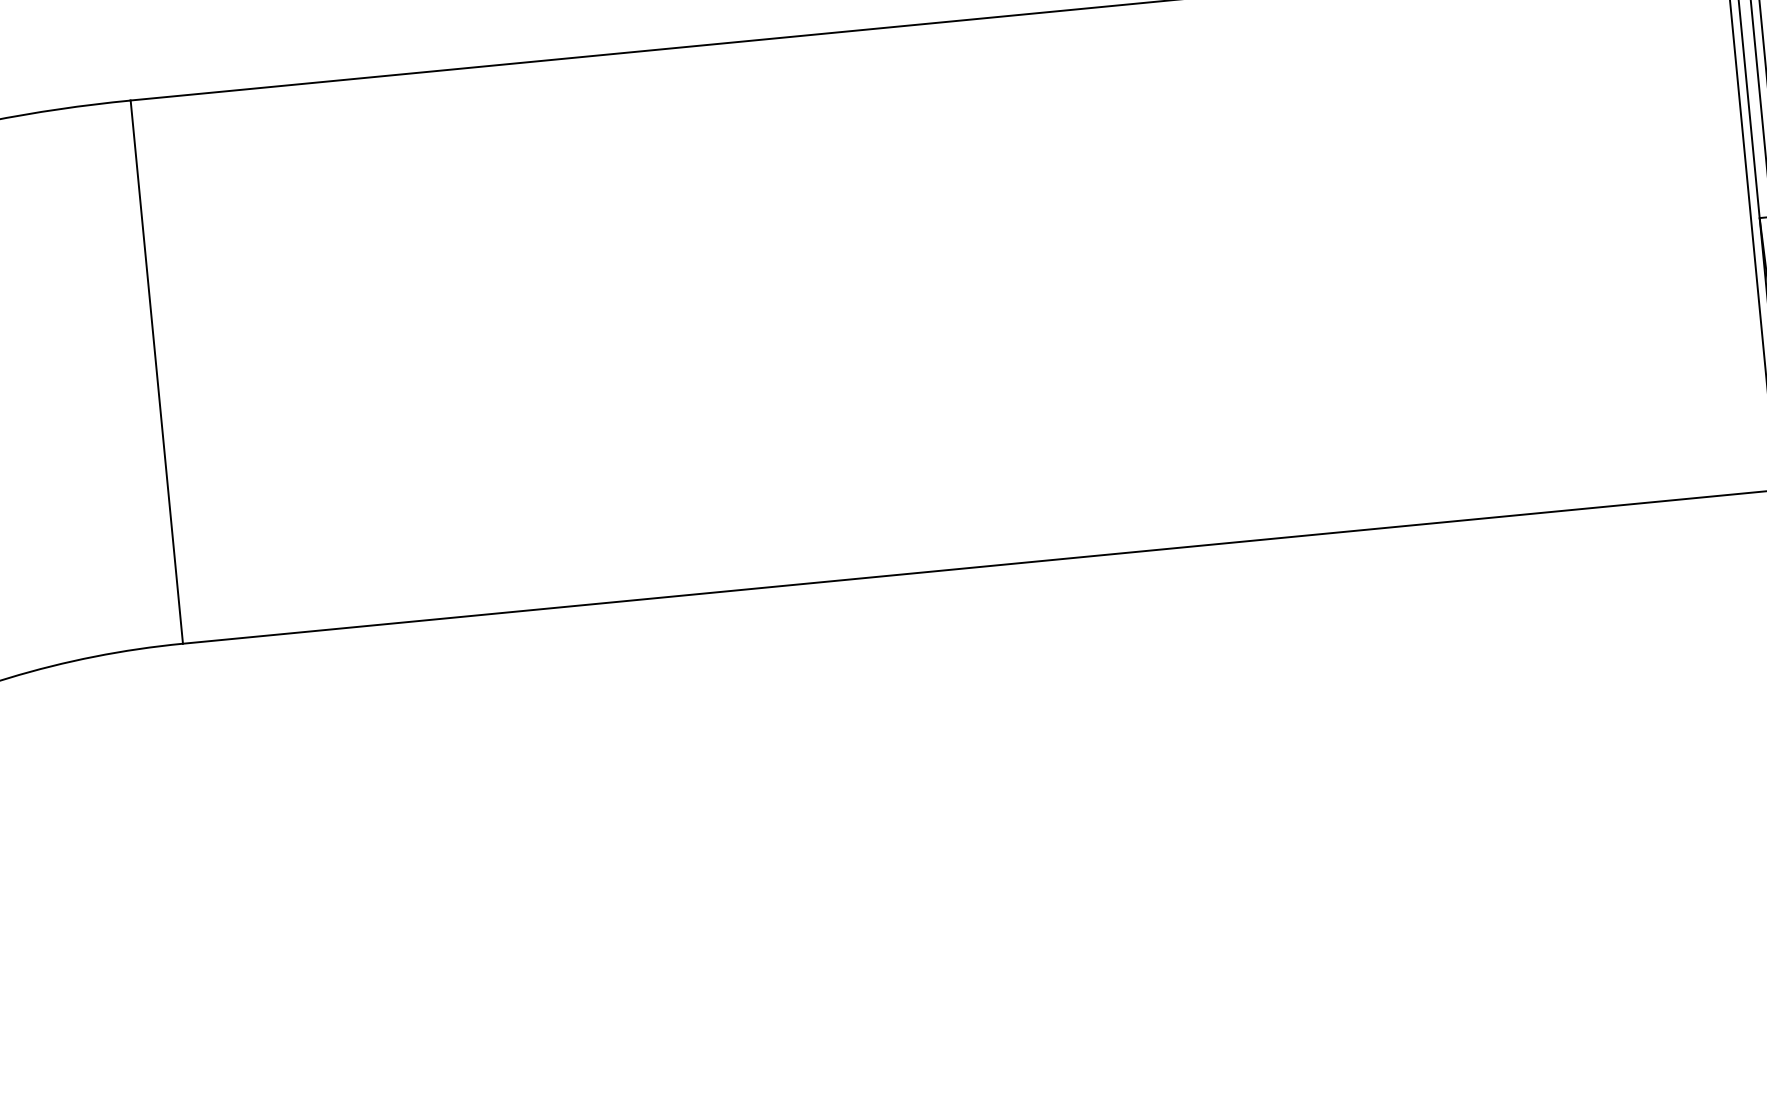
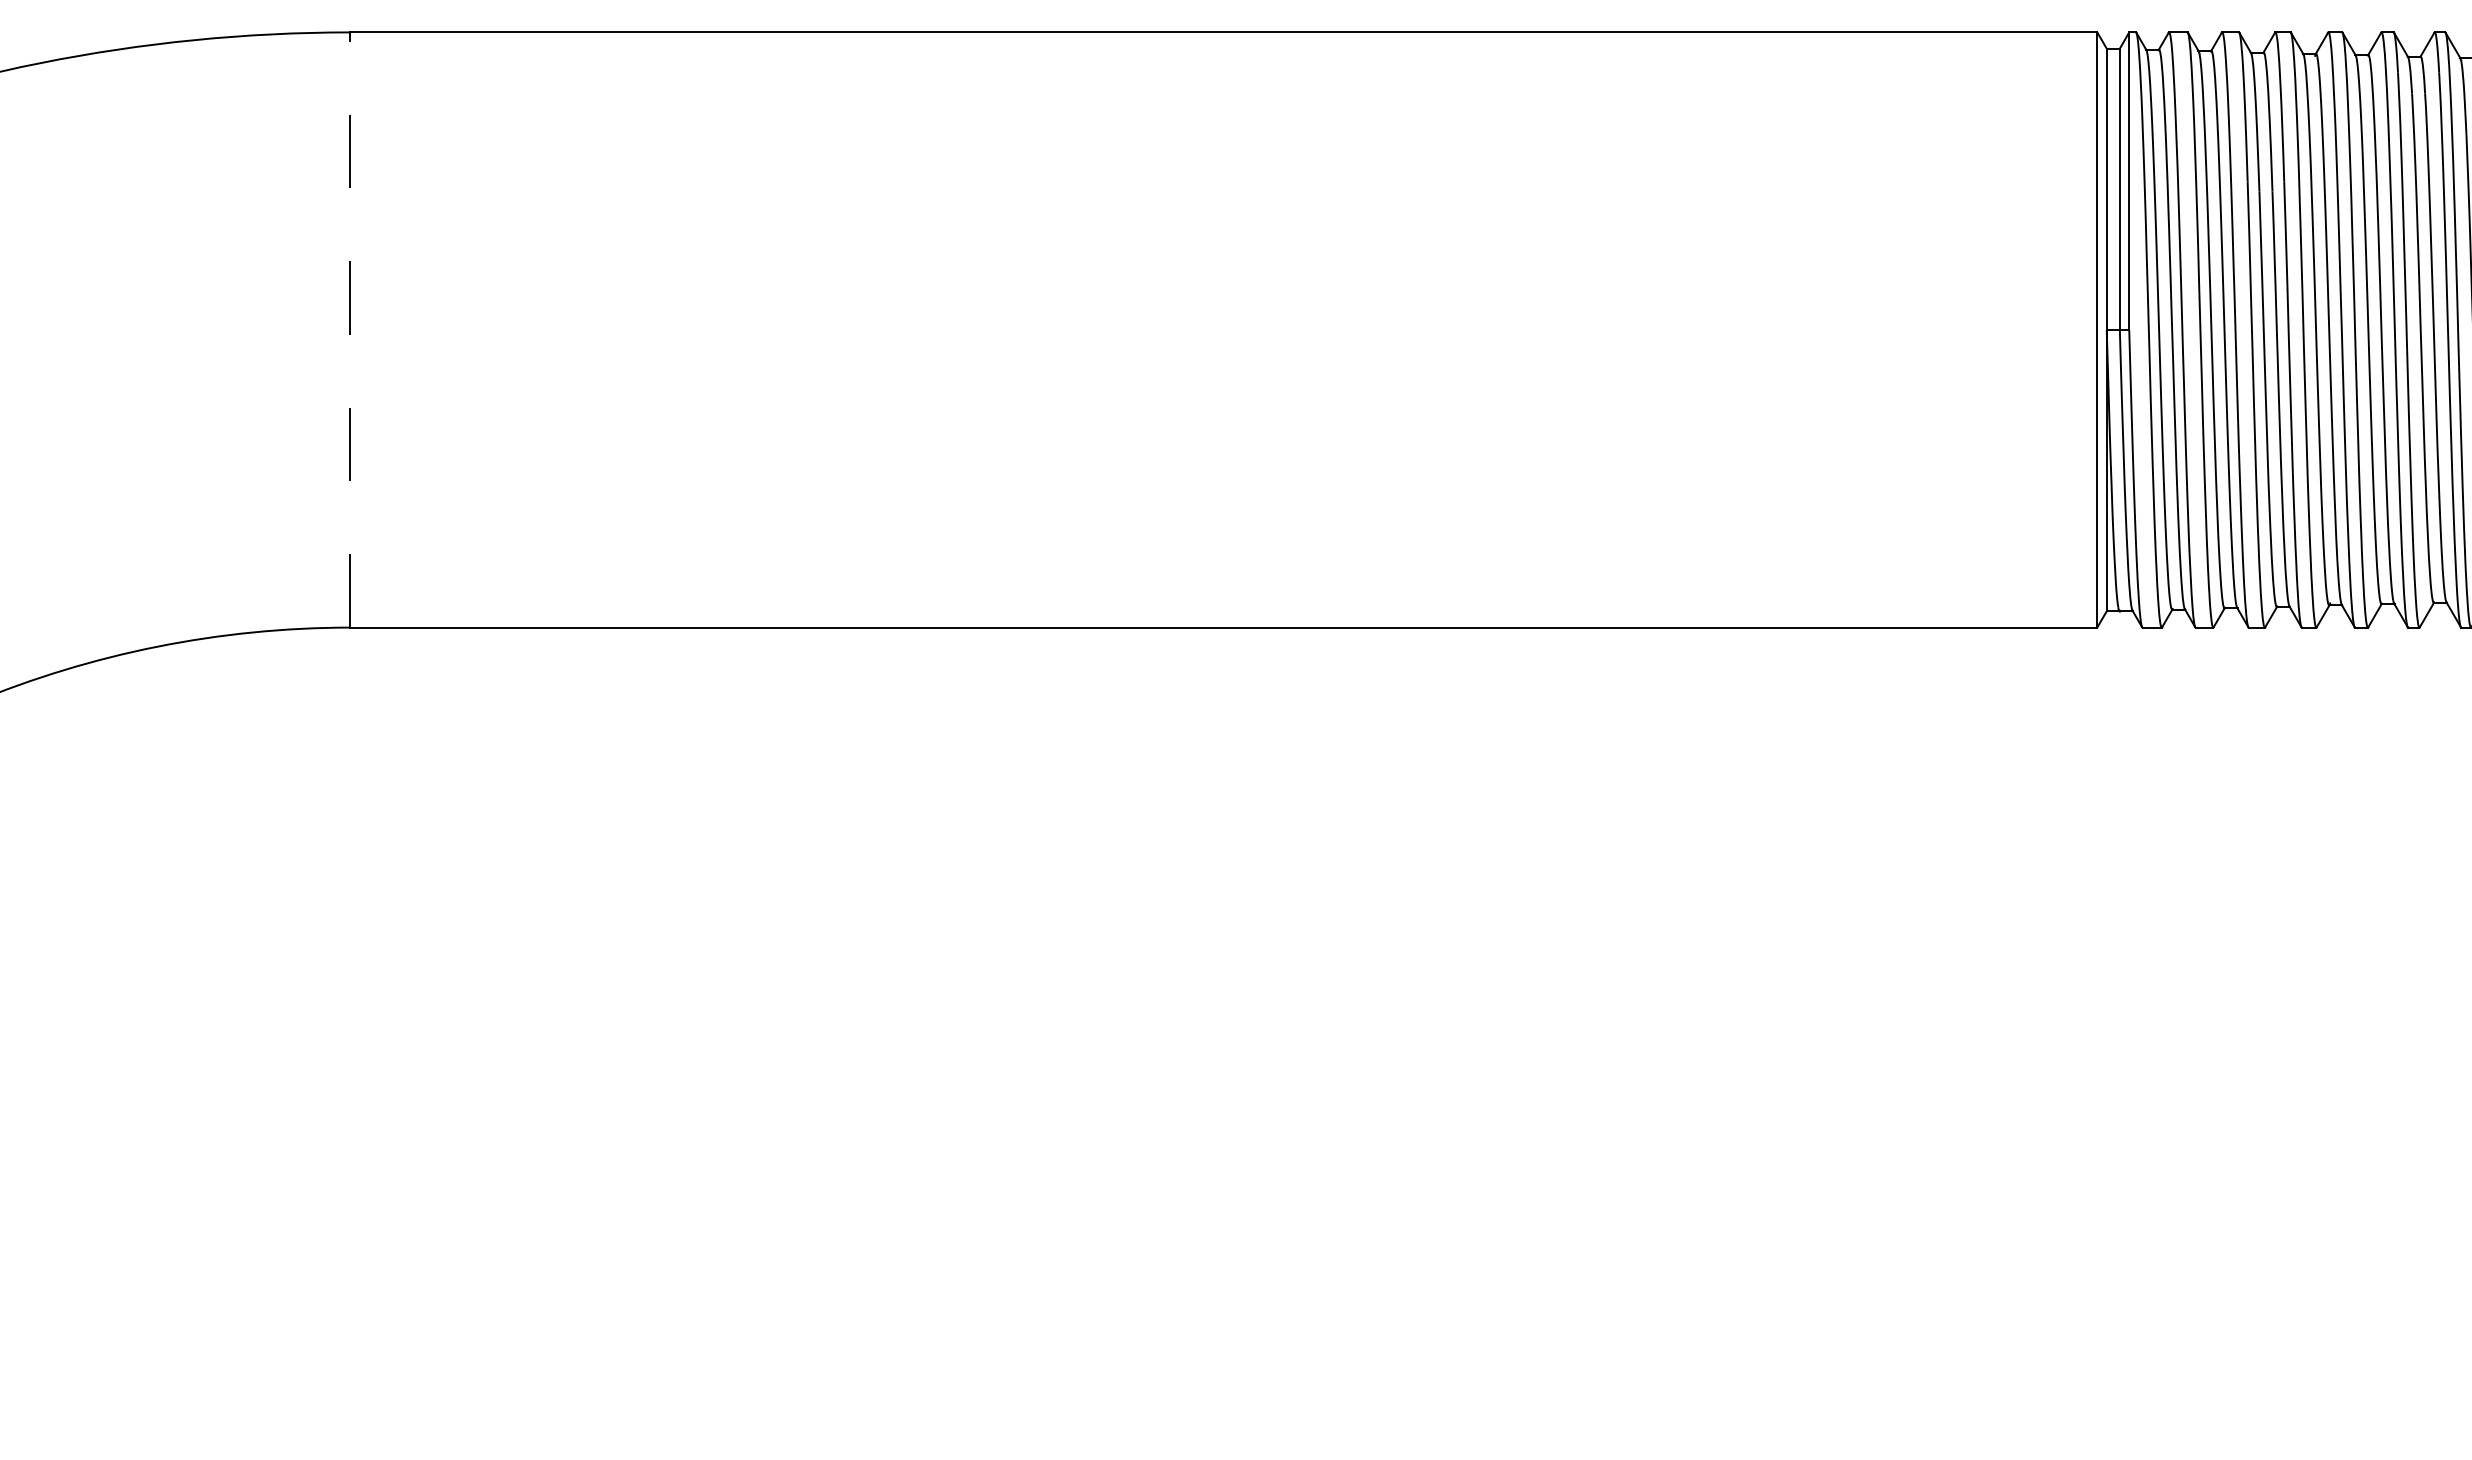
line: (156, 371) -> (350, 329), solid -> dashed

